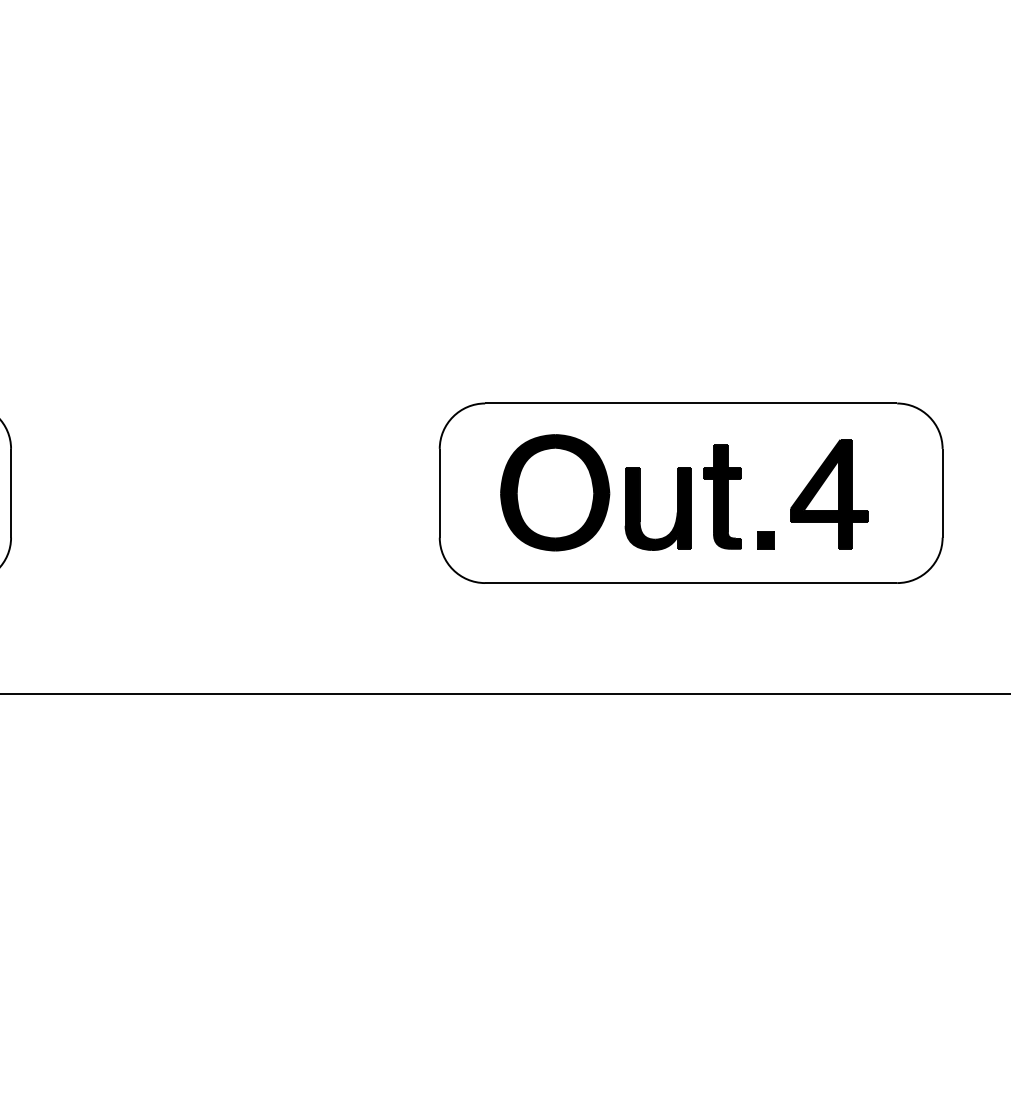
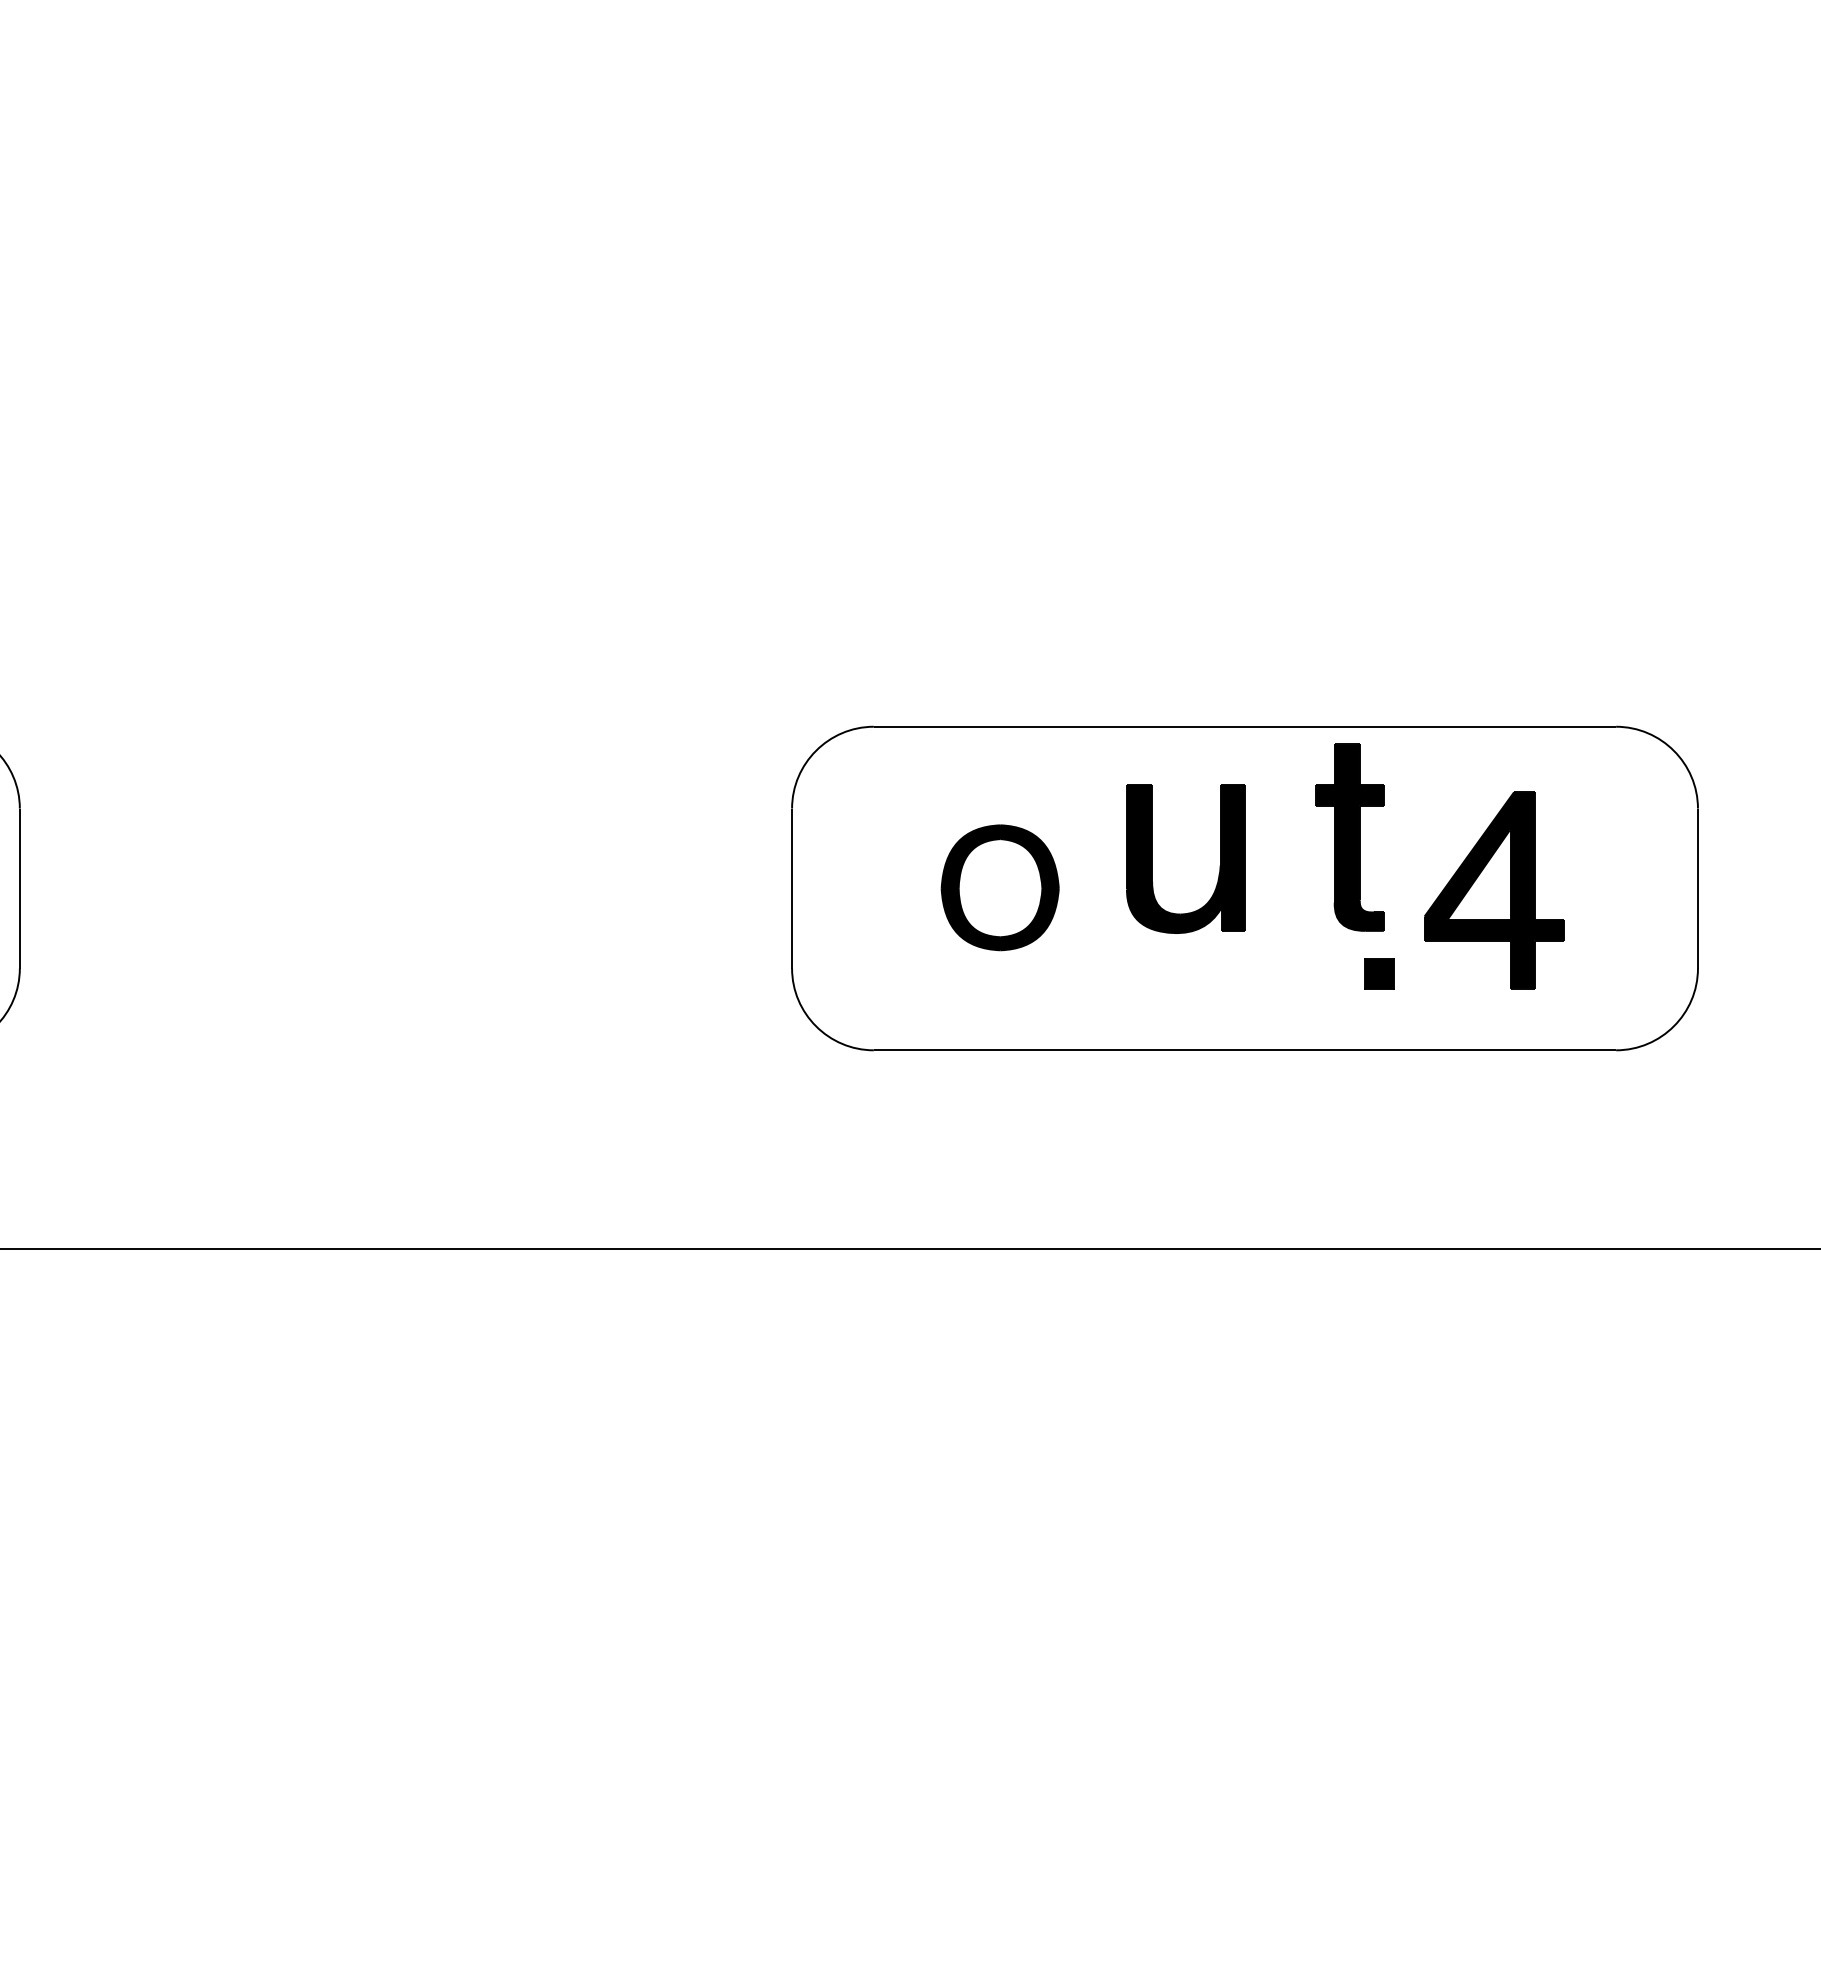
part: (555, 492) -> (1000, 887), size x0.6
part: (722, 496) -> (1350, 836), moved
part: (640, 508) -> (1153, 858), moved

